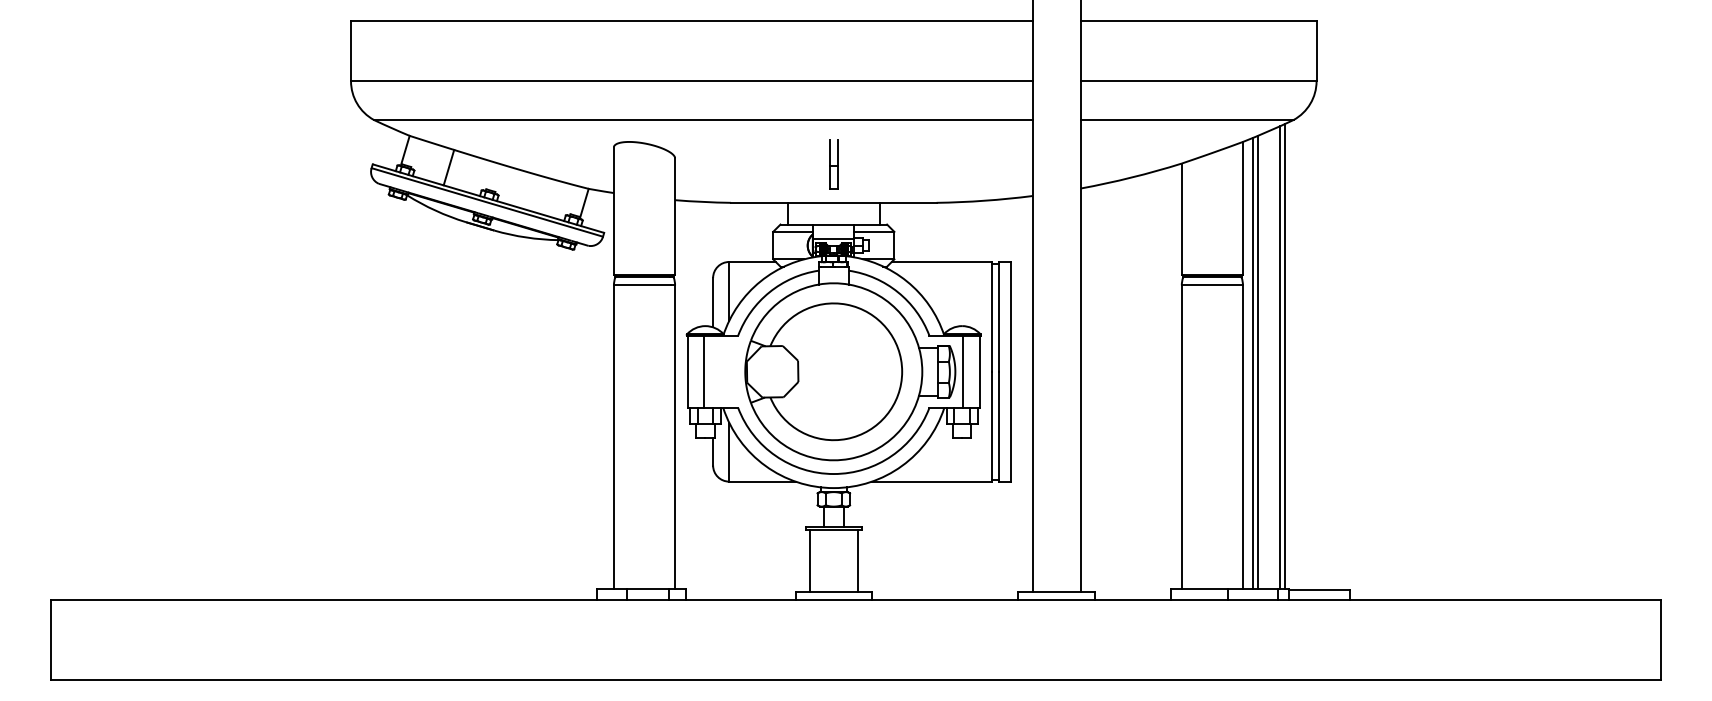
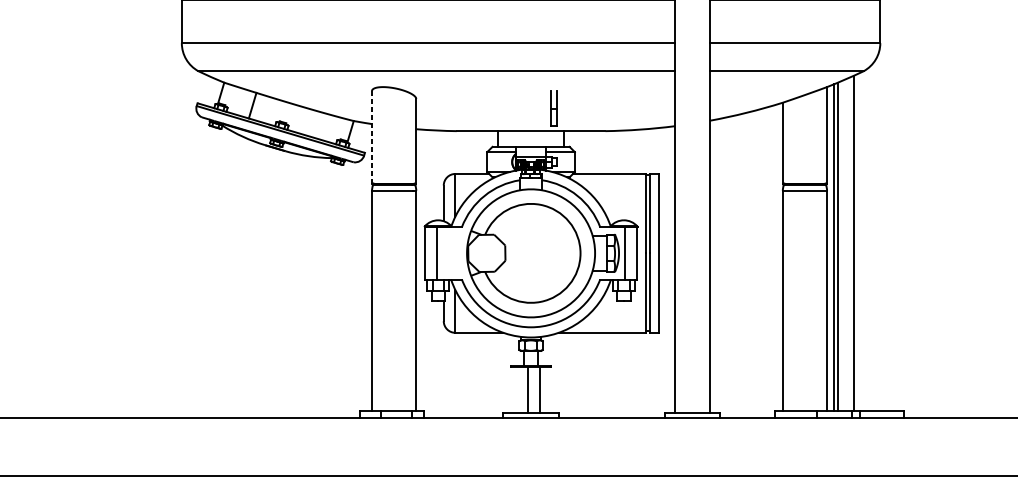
part: (833, 164) -> (554, 108), moved
line: (613, 211) -> (371, 137), solid -> dashed
line: (1285, 356) -> (857, 242), removed
line: (809, 560) -> (540, 389), moved
line: (857, 560) -> (527, 389), moved

